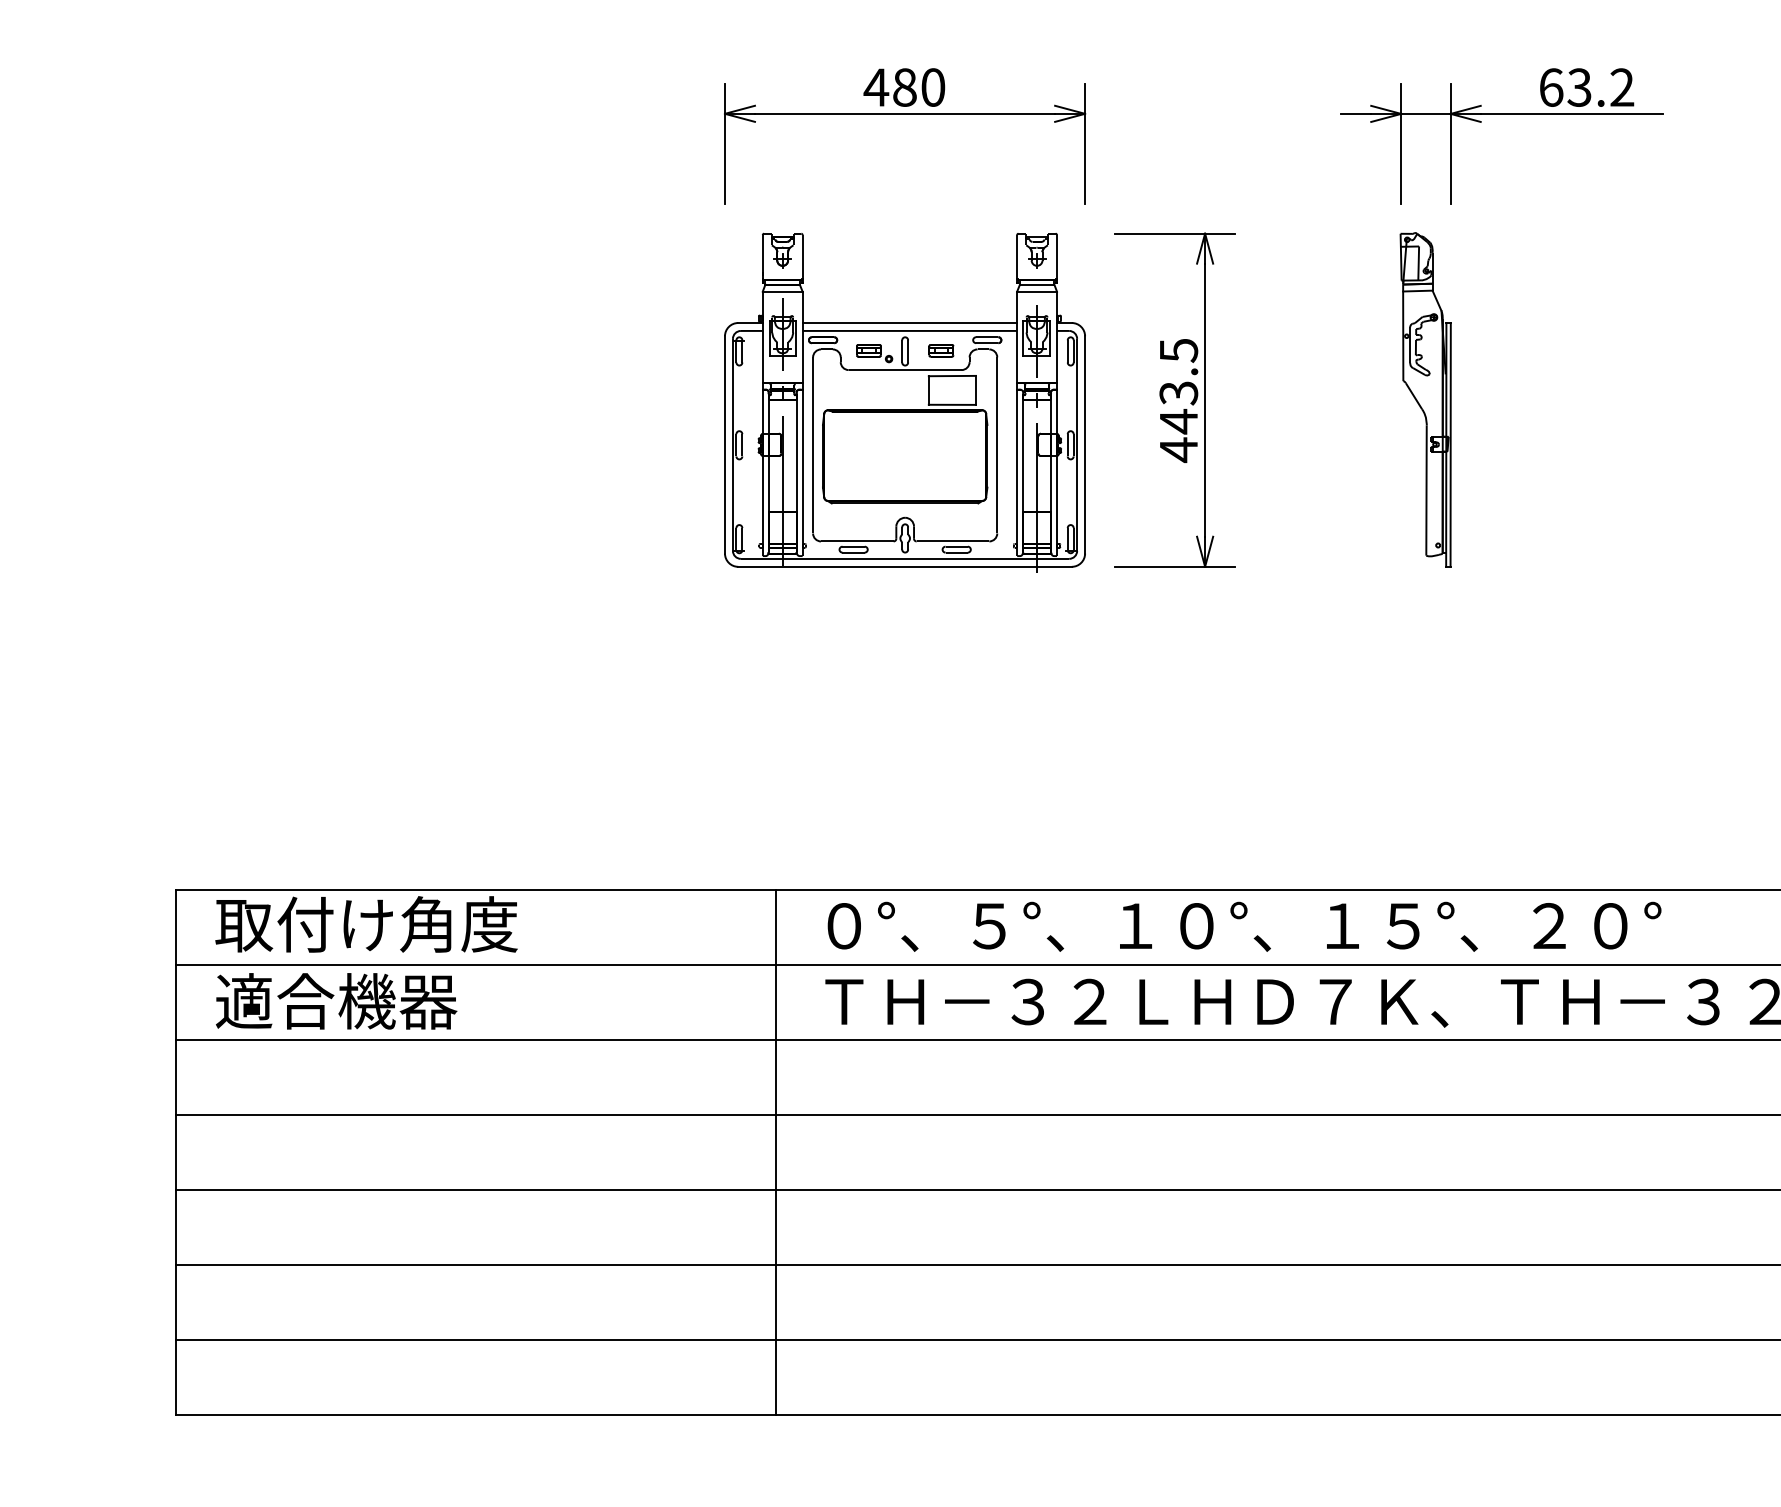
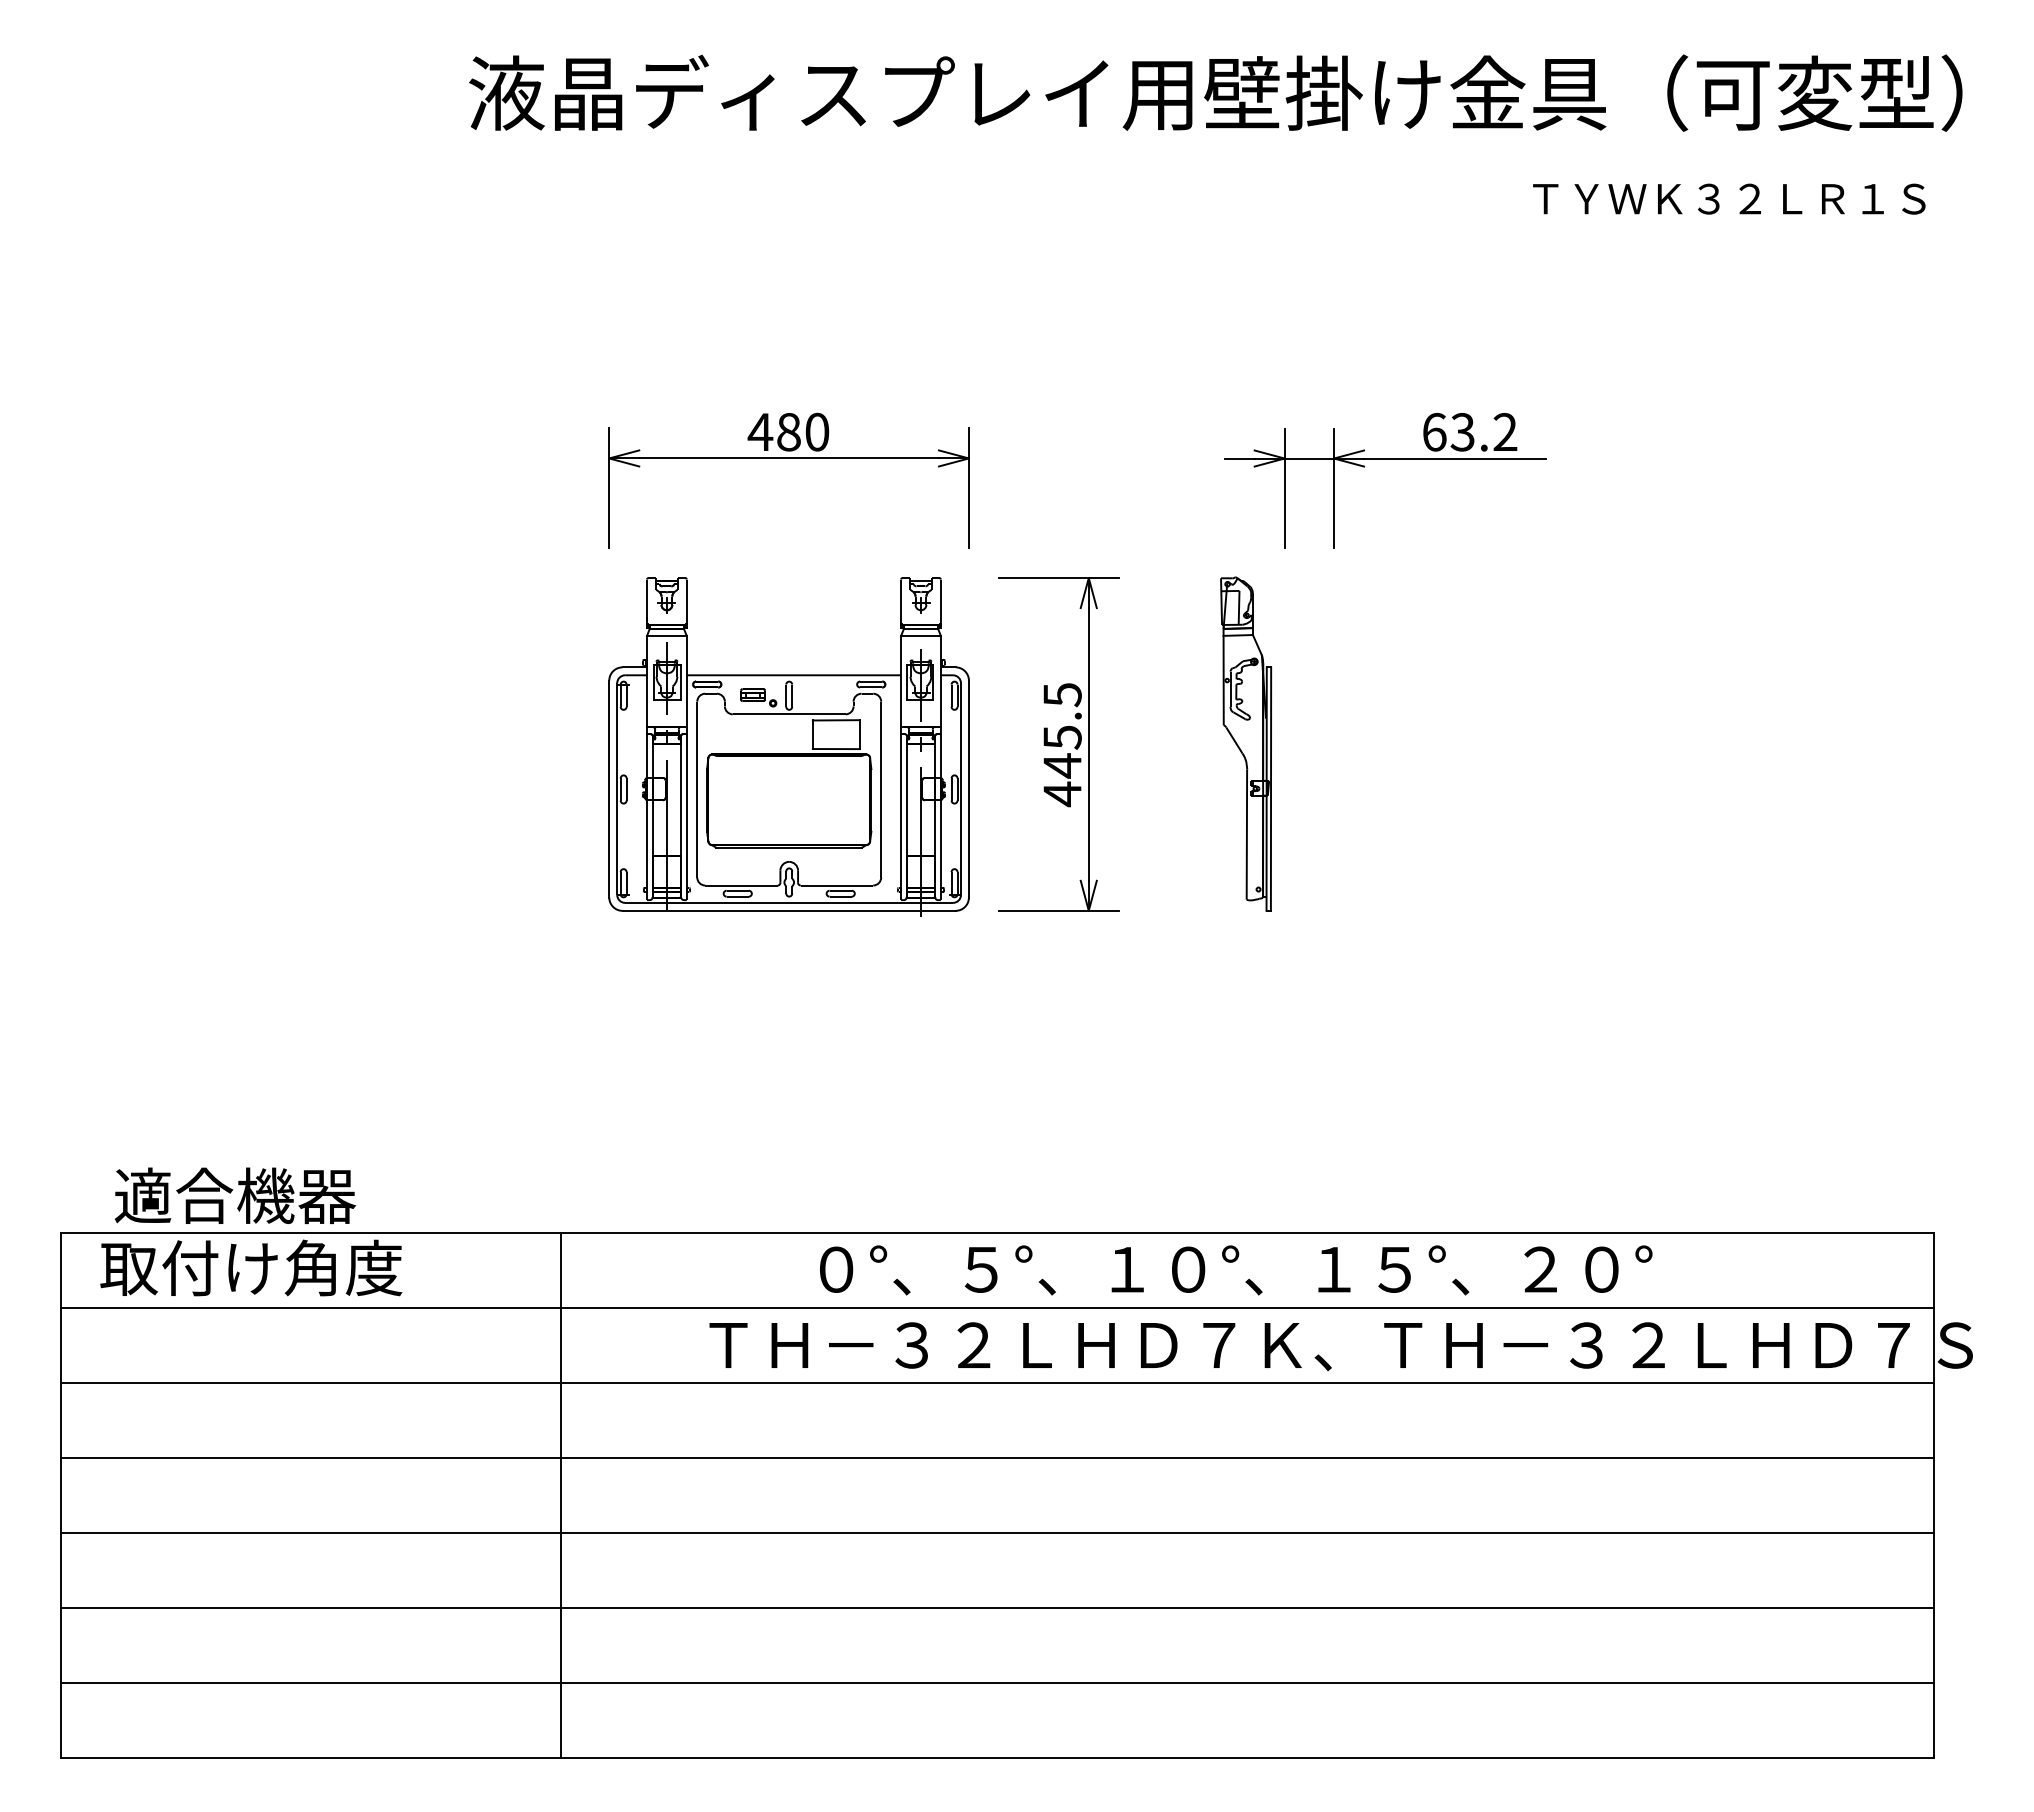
line: (909, 323) -> (793, 667), removed
part: (941, 350) -> (825, 694), removed
text: (1178, 393) -> (1062, 737), 443.5 -> 445.5
part: (1426, 399) -> (1246, 743), moved
text: (1244, 926) -> (1236, 1270), moved
text: (336, 1001) -> (235, 1195), moved
line: (776, 1152) -> (561, 1495), moved

